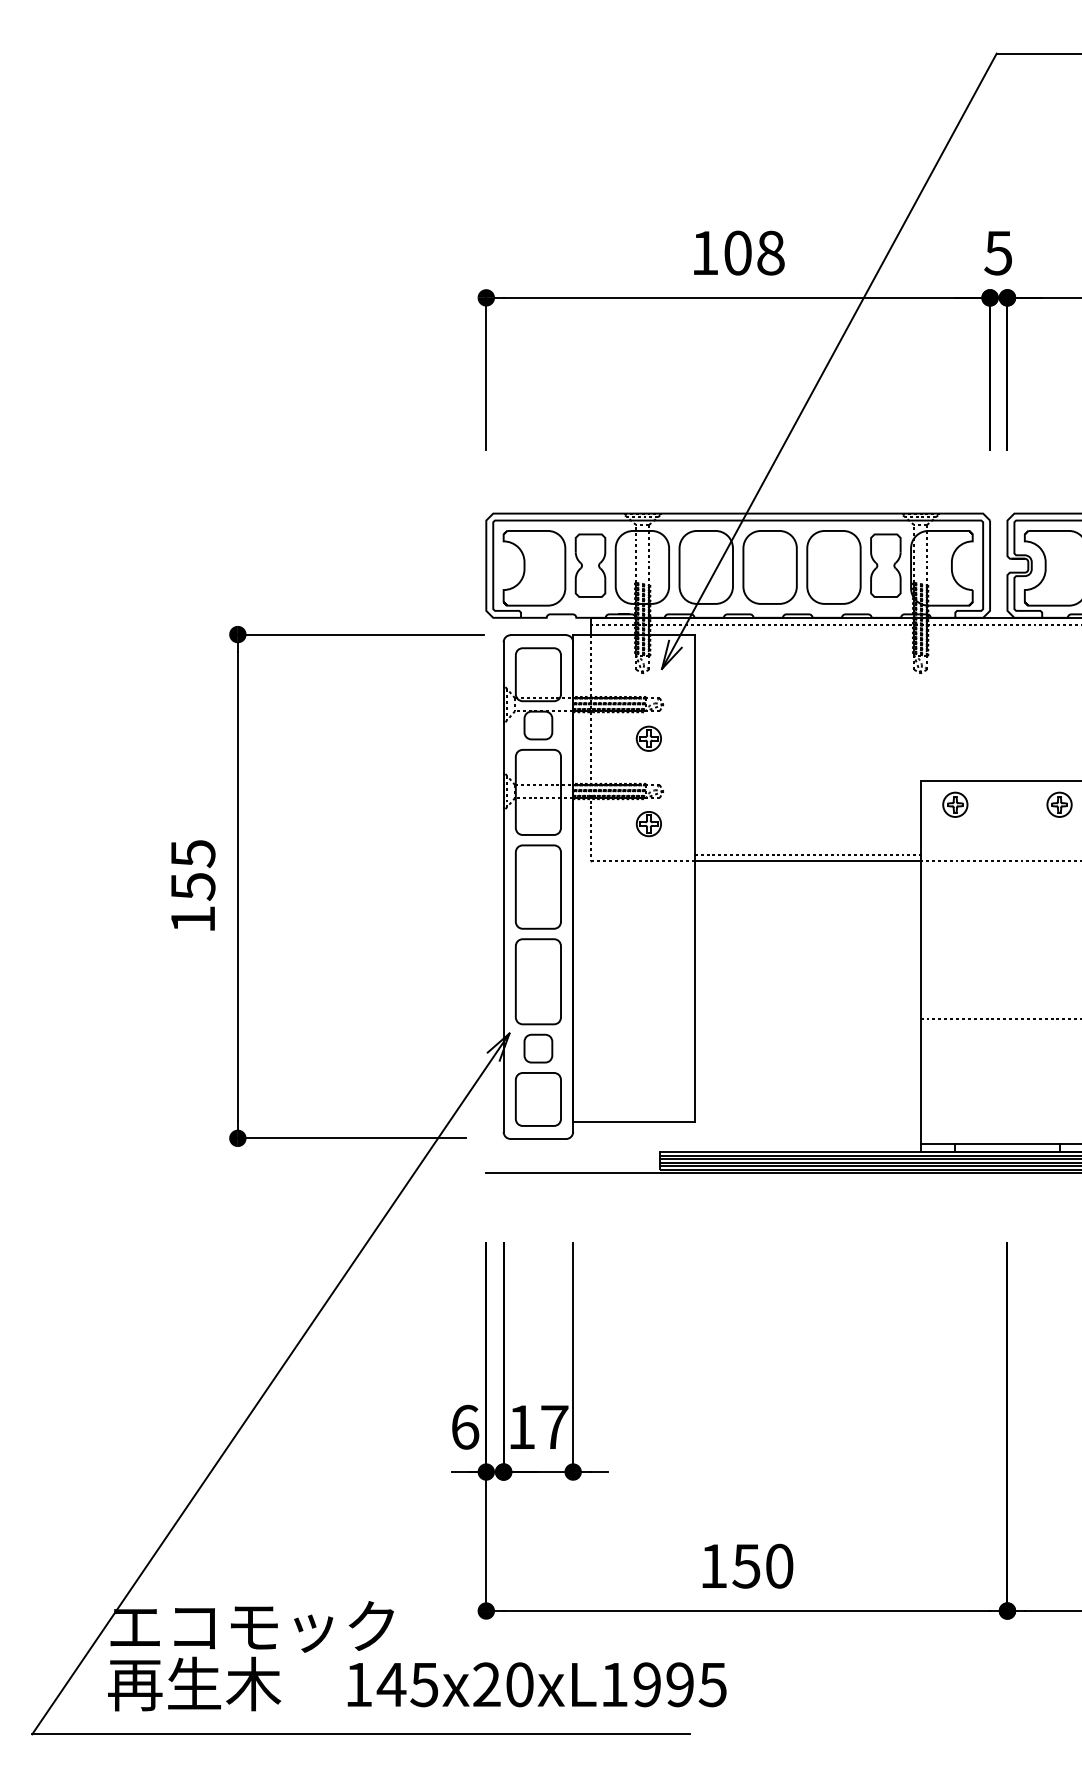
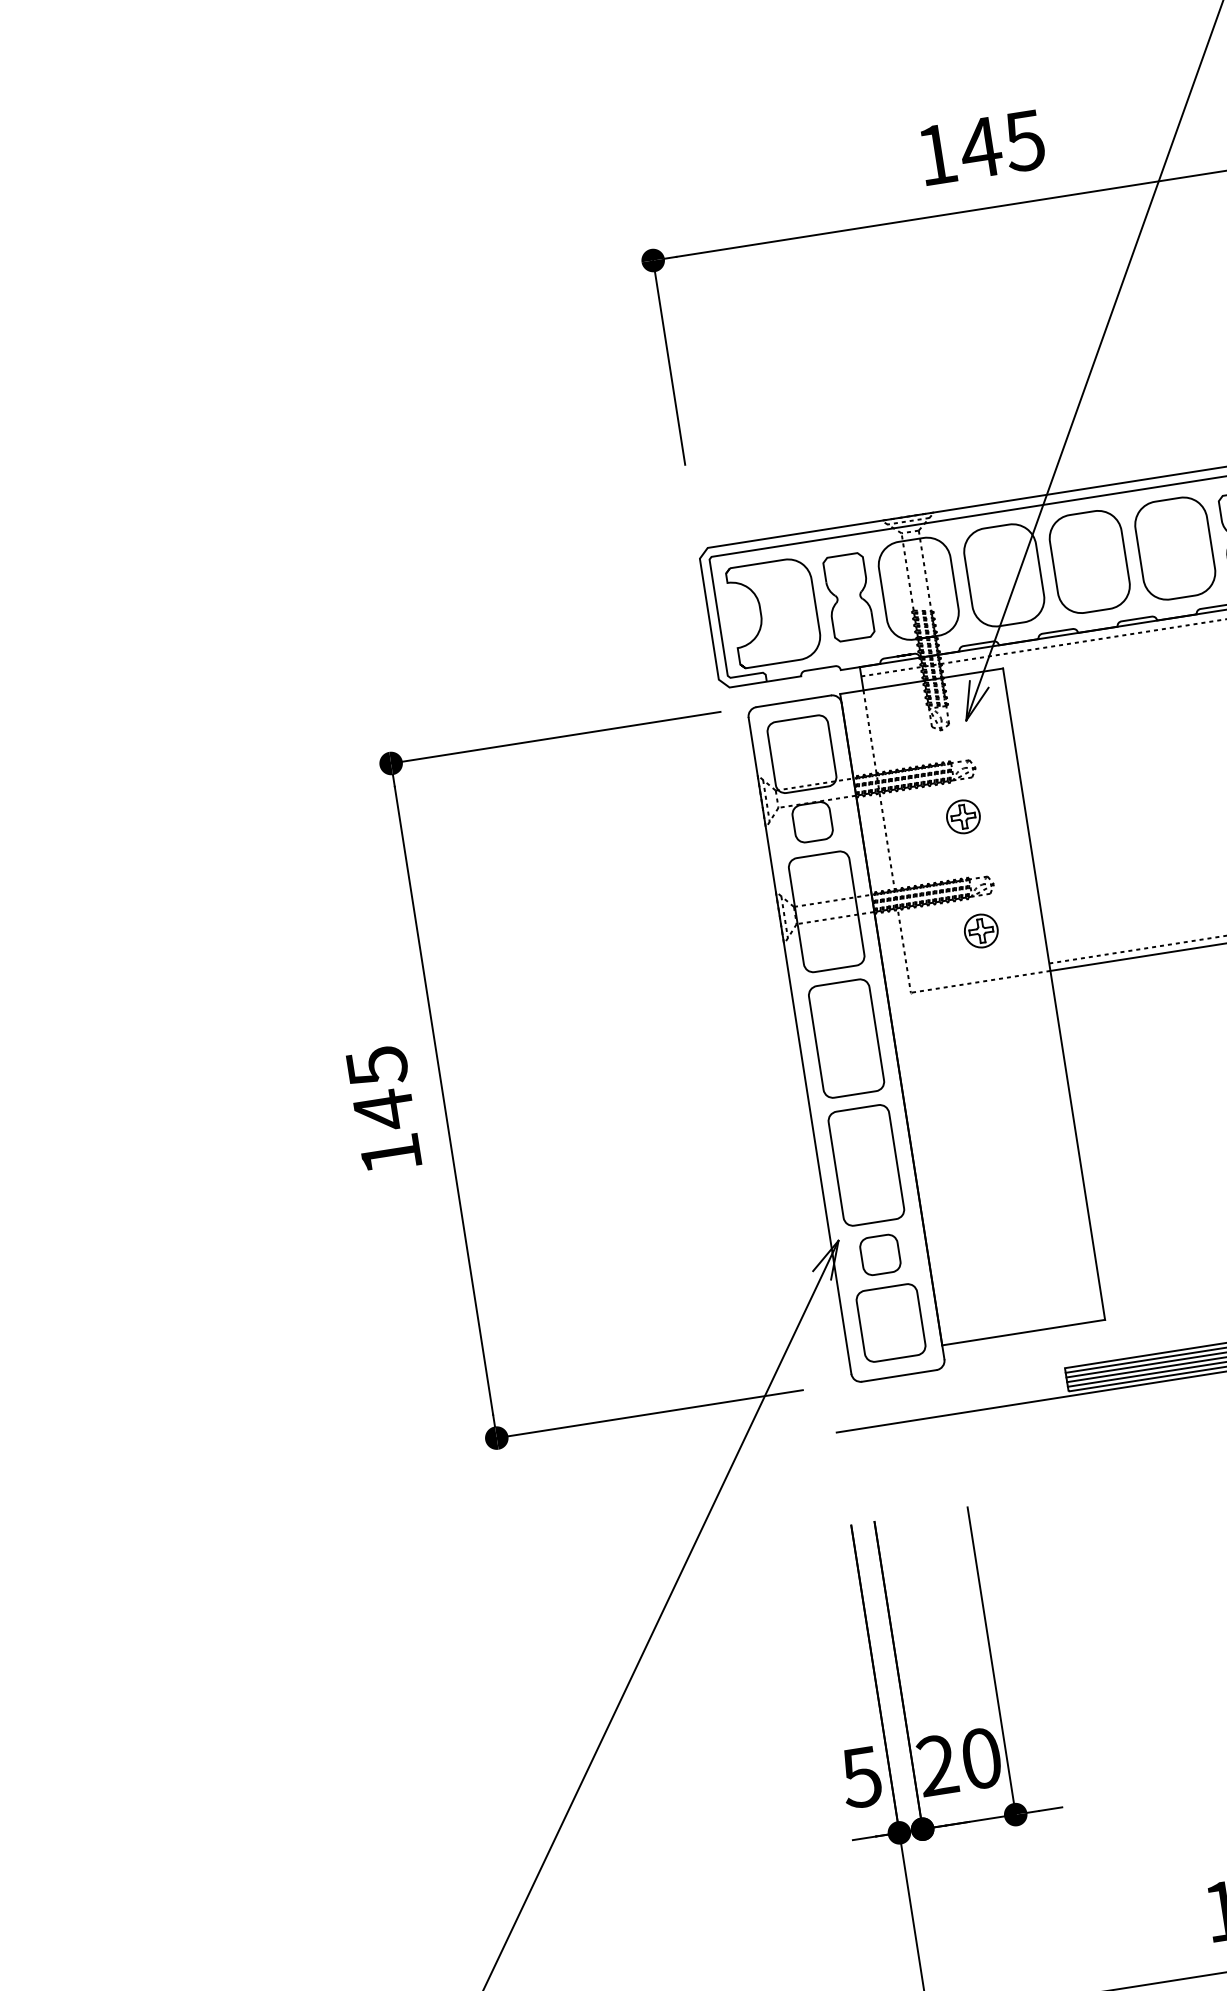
text: (753, 252) -> (1001, 143), 108 -> 145
text: (193, 886) -> (384, 1110), 155 -> 145
text: (464, 1426) -> (860, 1776), 6 -> 5
text: (538, 1426) -> (959, 1760), 17 -> 20

